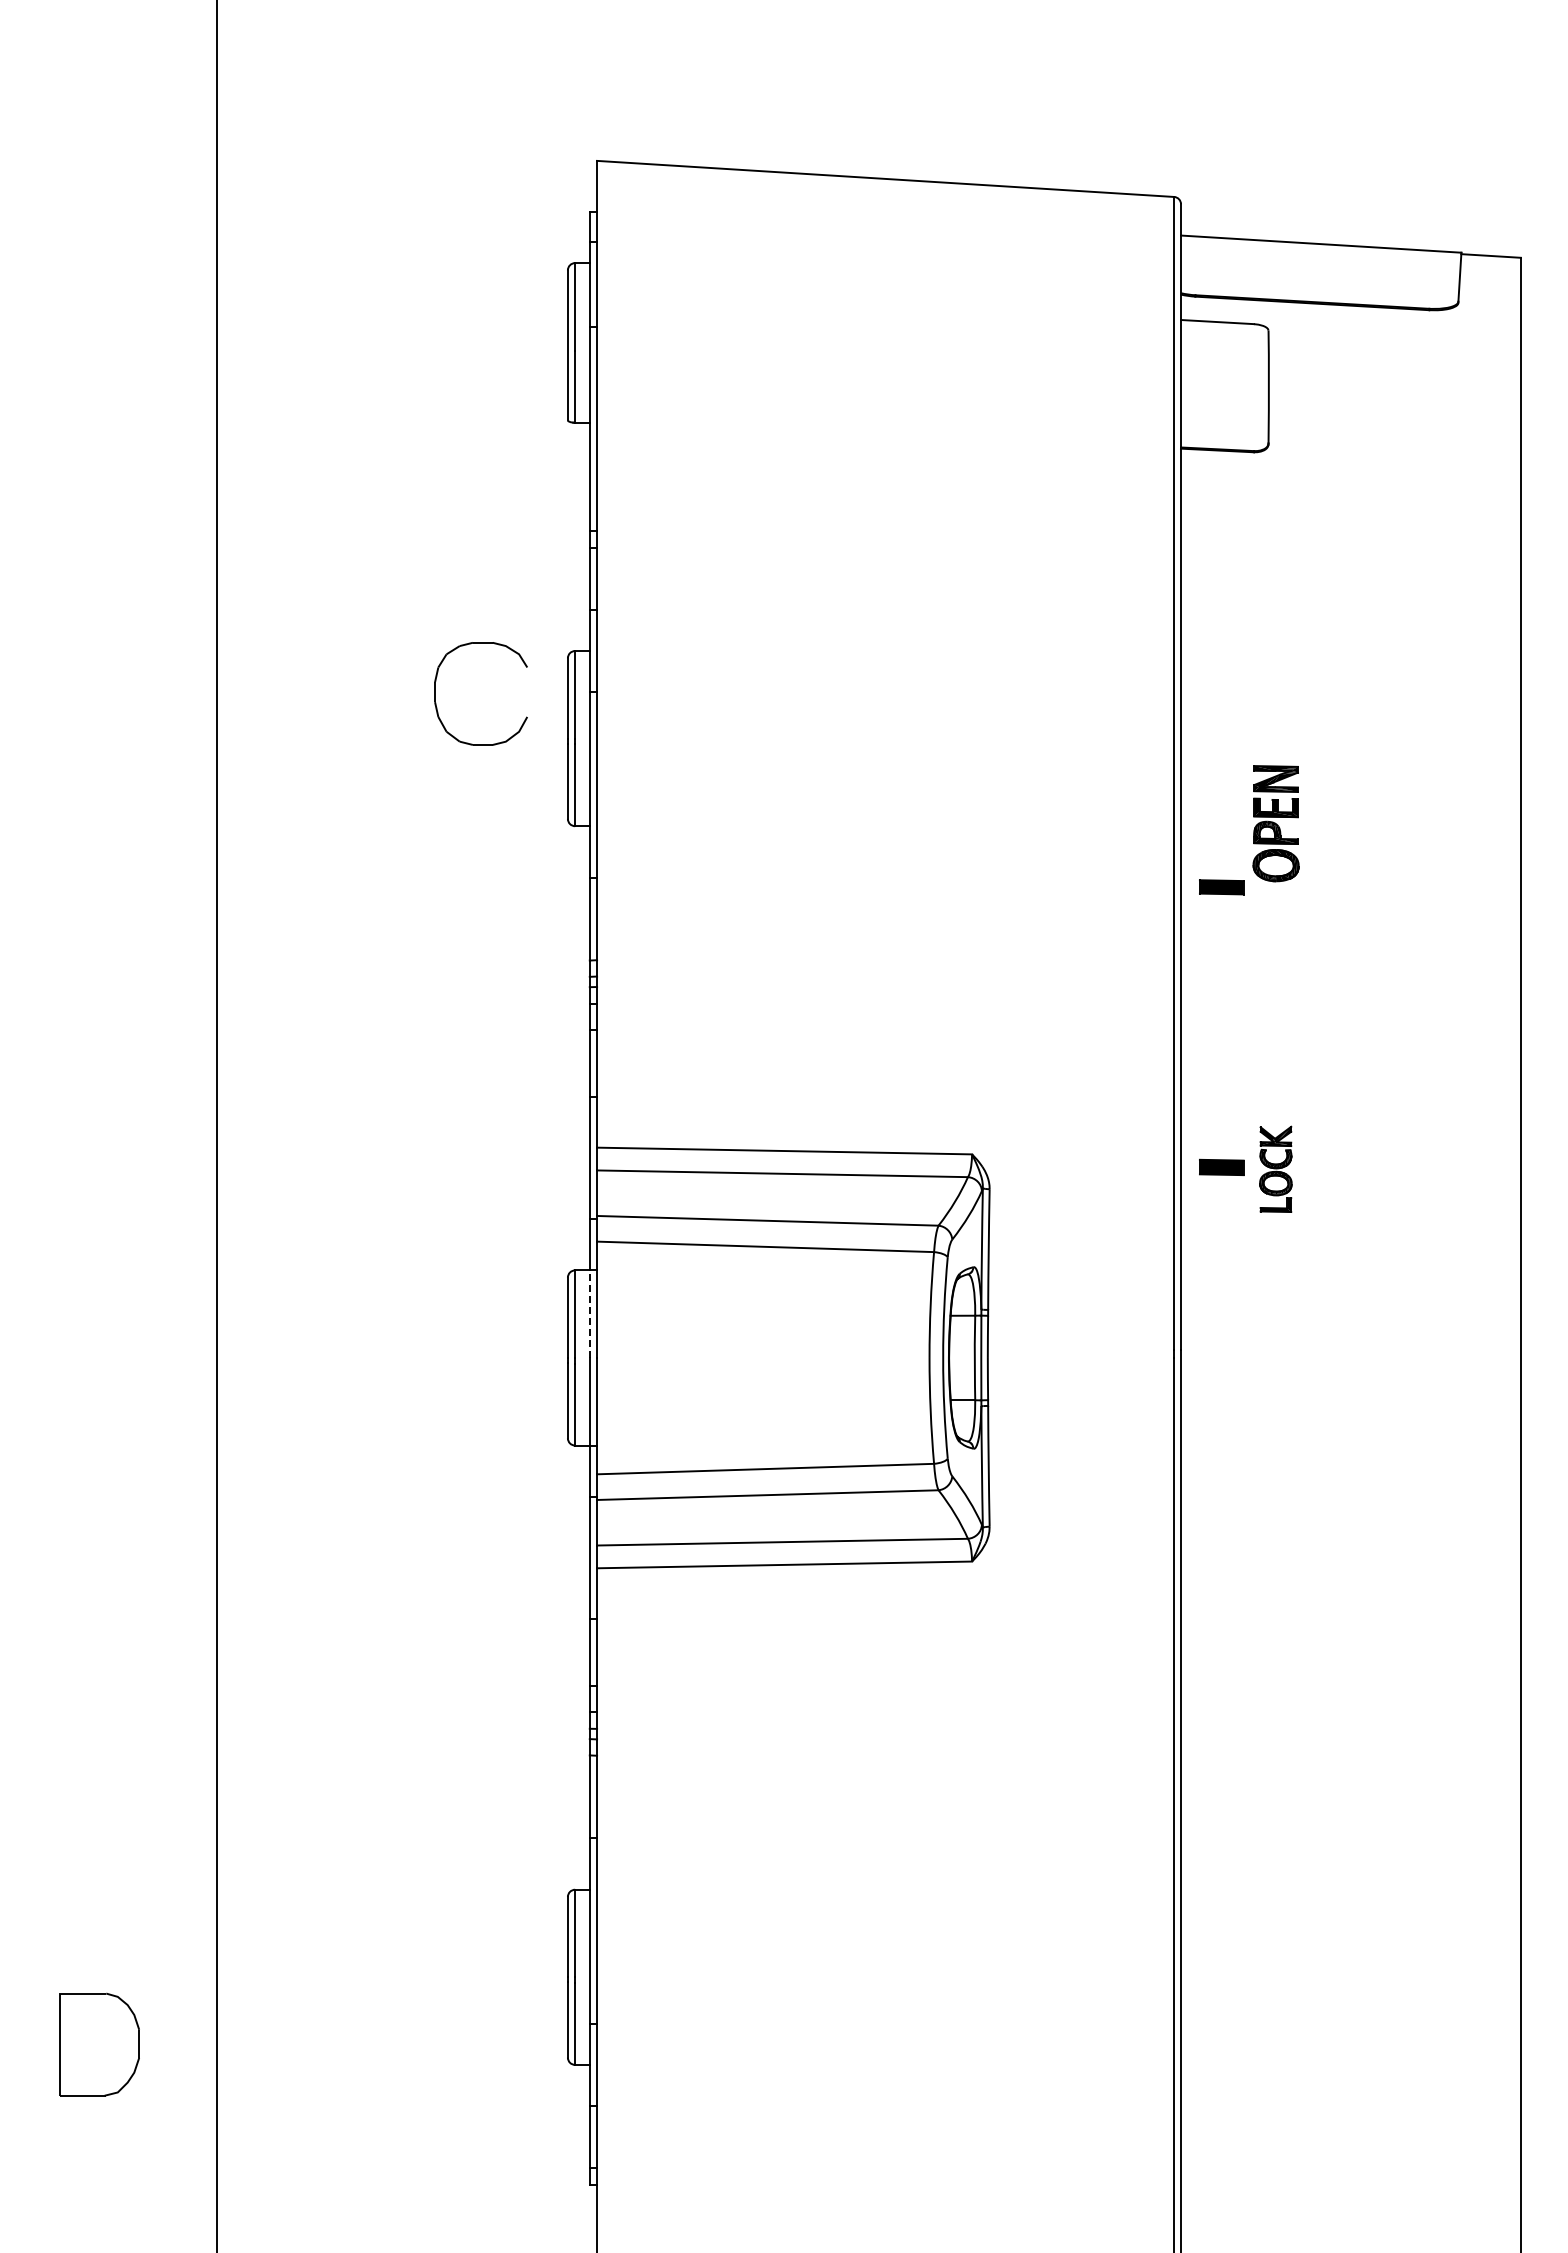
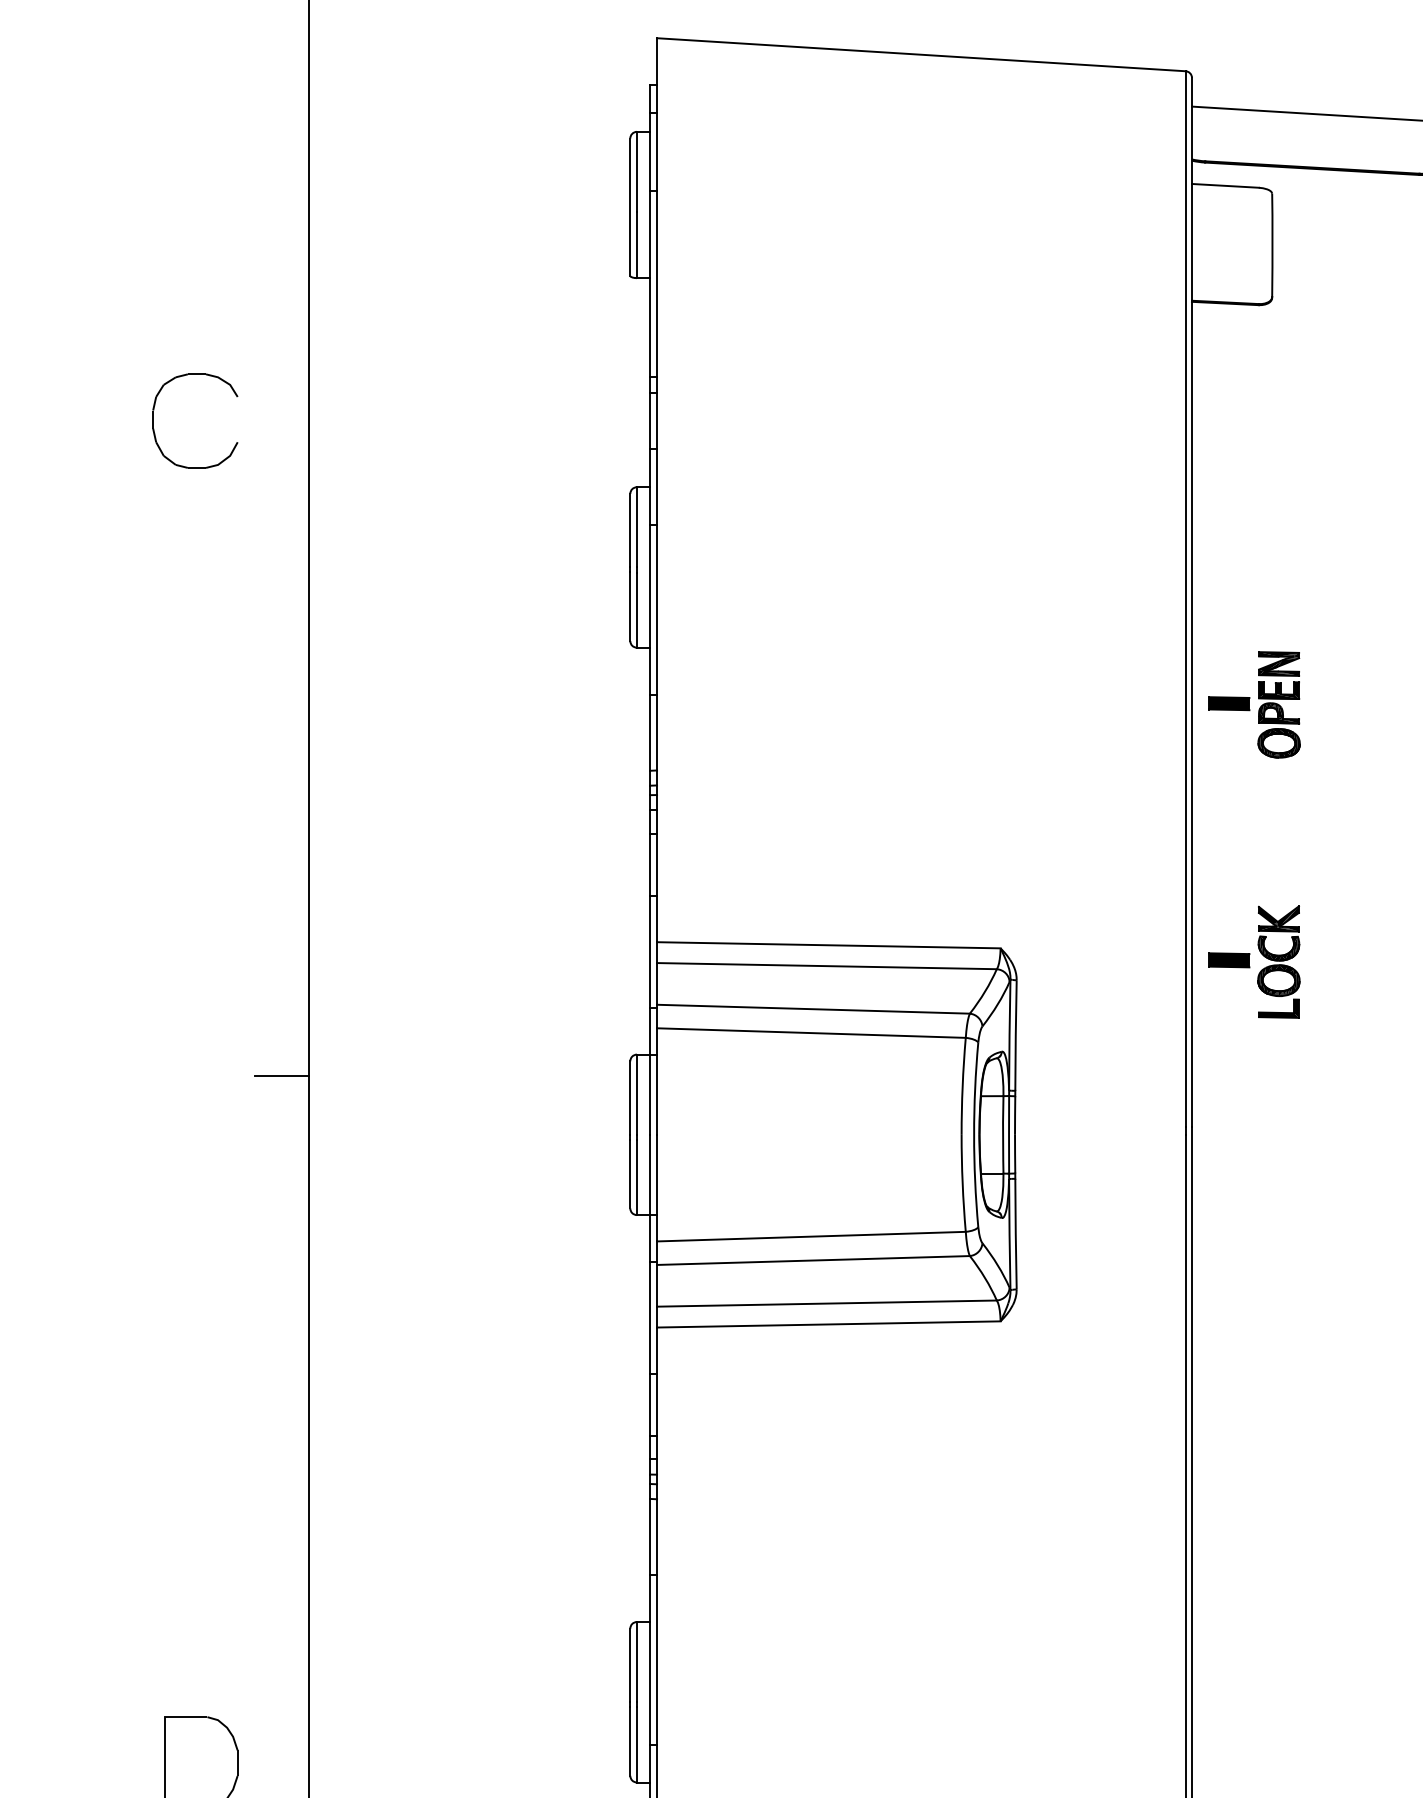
part: (435, 693) -> (153, 420), moved
part: (1275, 823) -> (1278, 704), moved
part: (1275, 1169) -> (1278, 962), size x1.43
line: (187, 1294) -> (281, 1076), added
line: (589, 1314) -> (650, 1095), dashed -> solid

